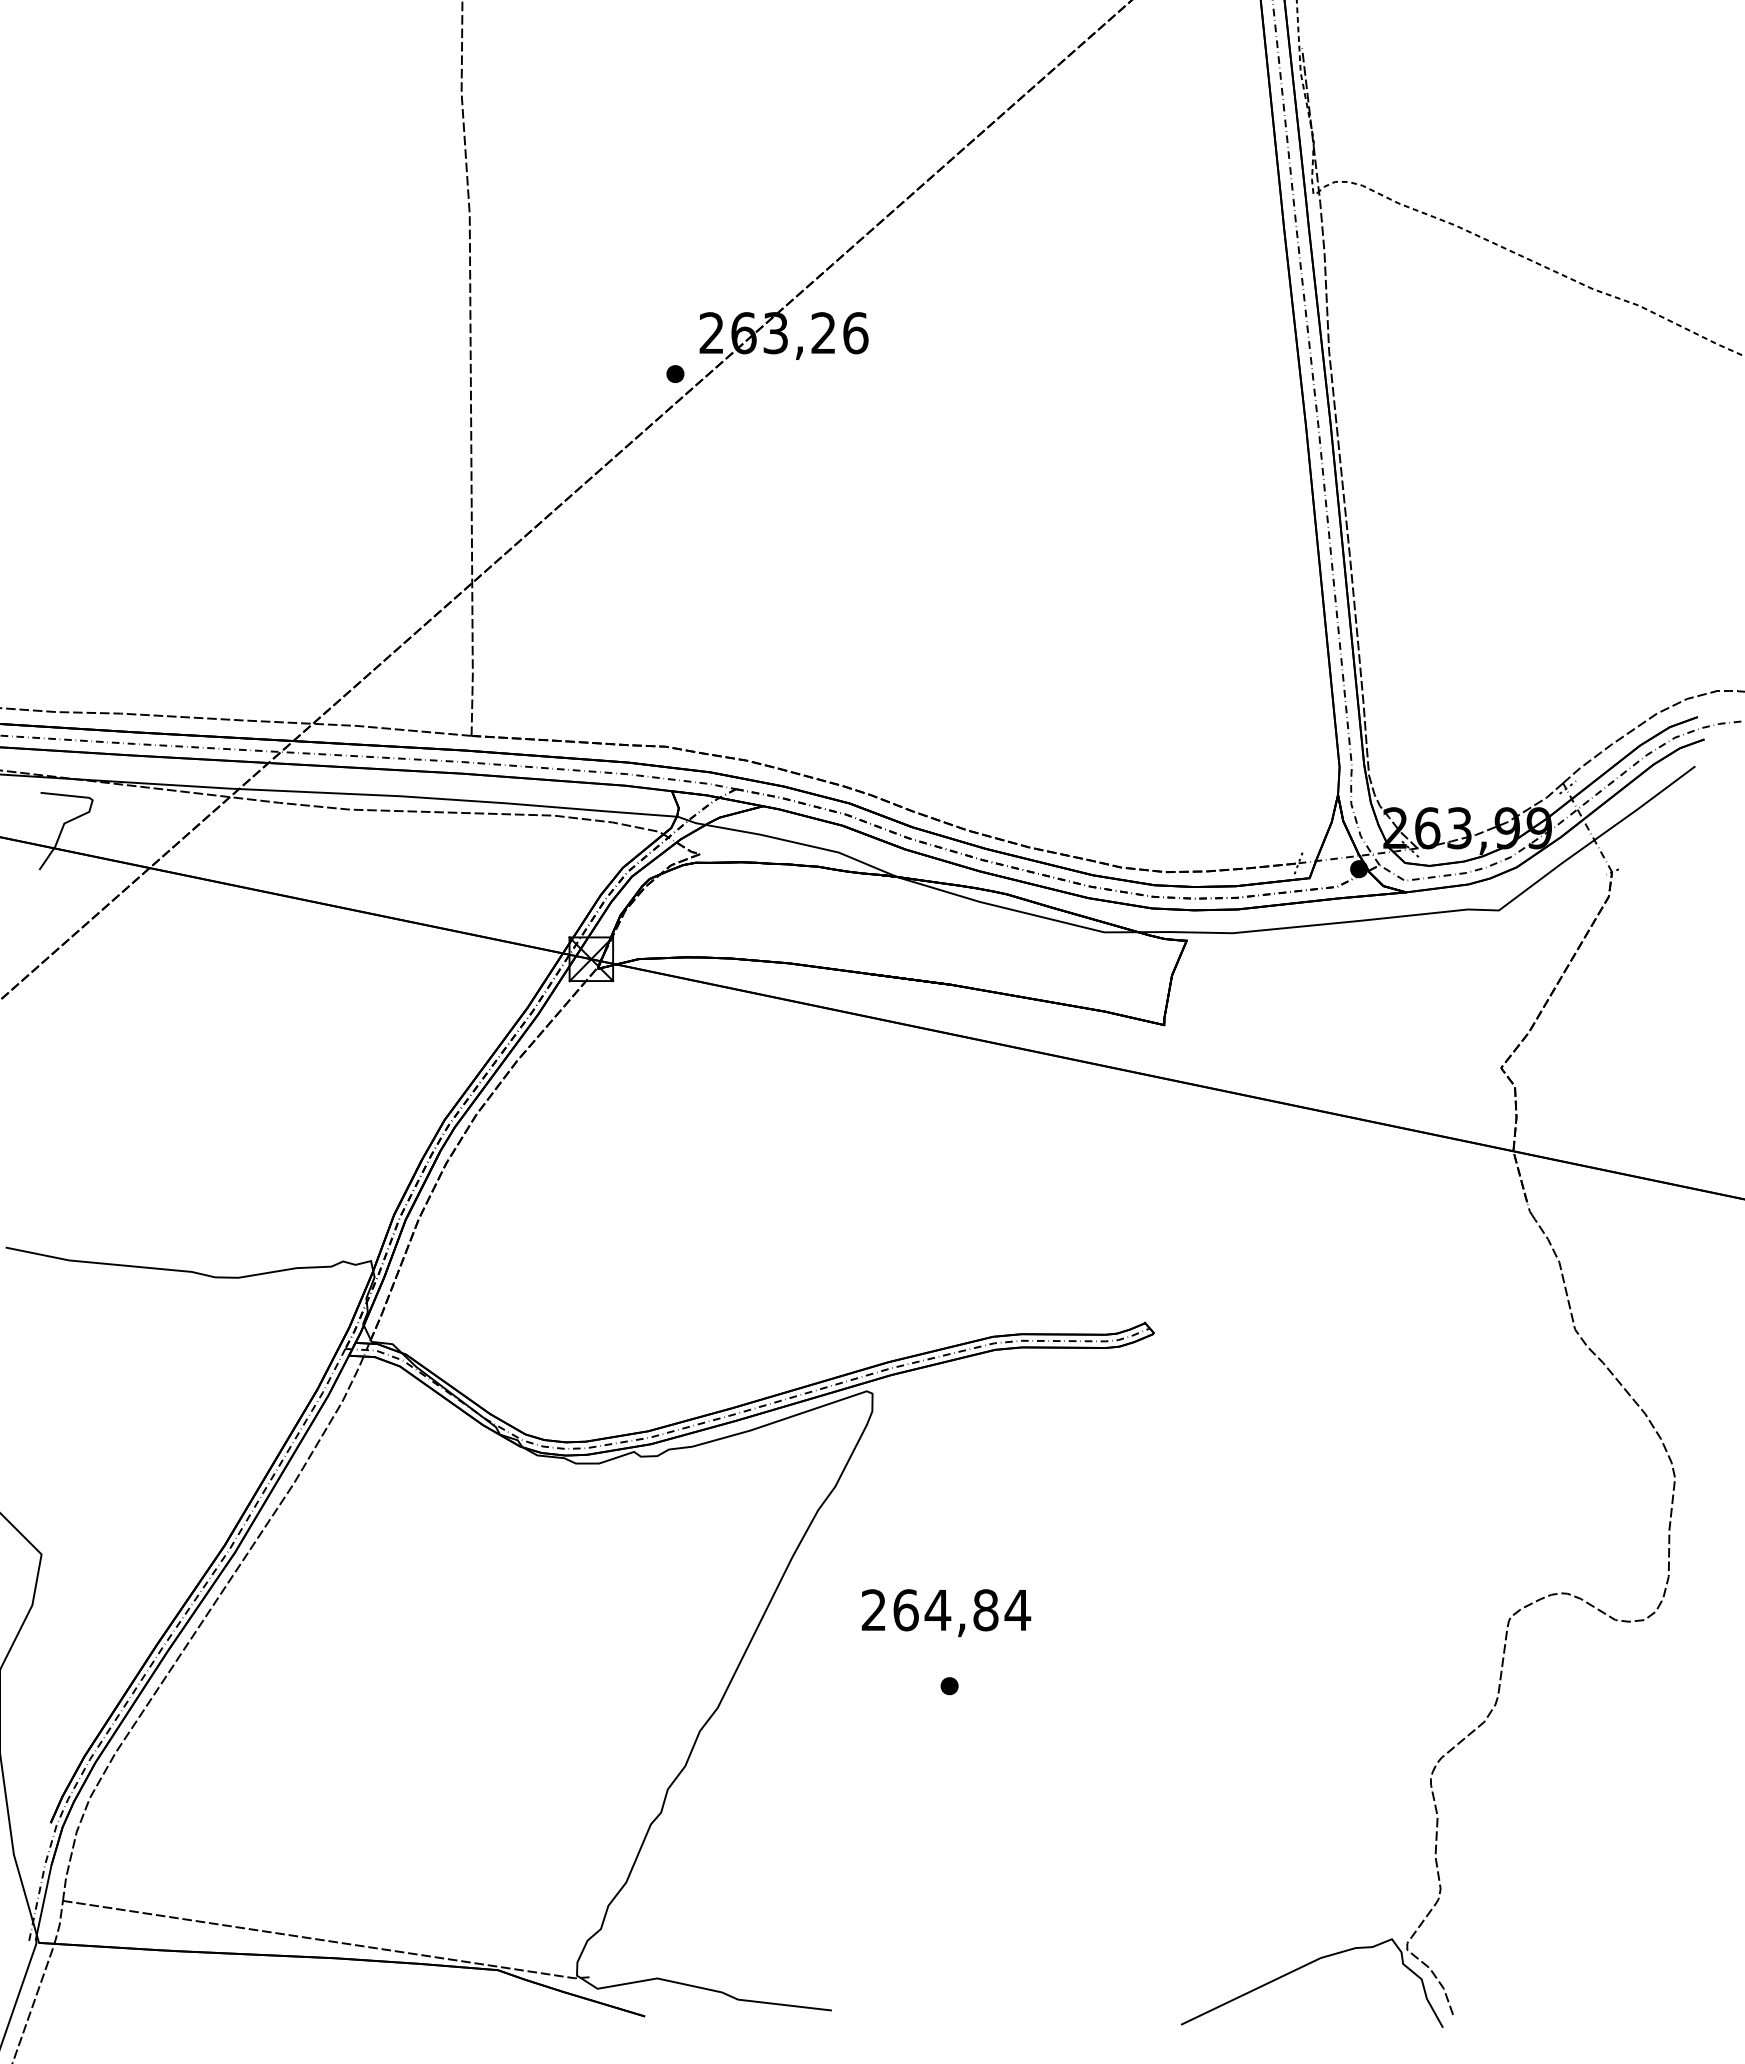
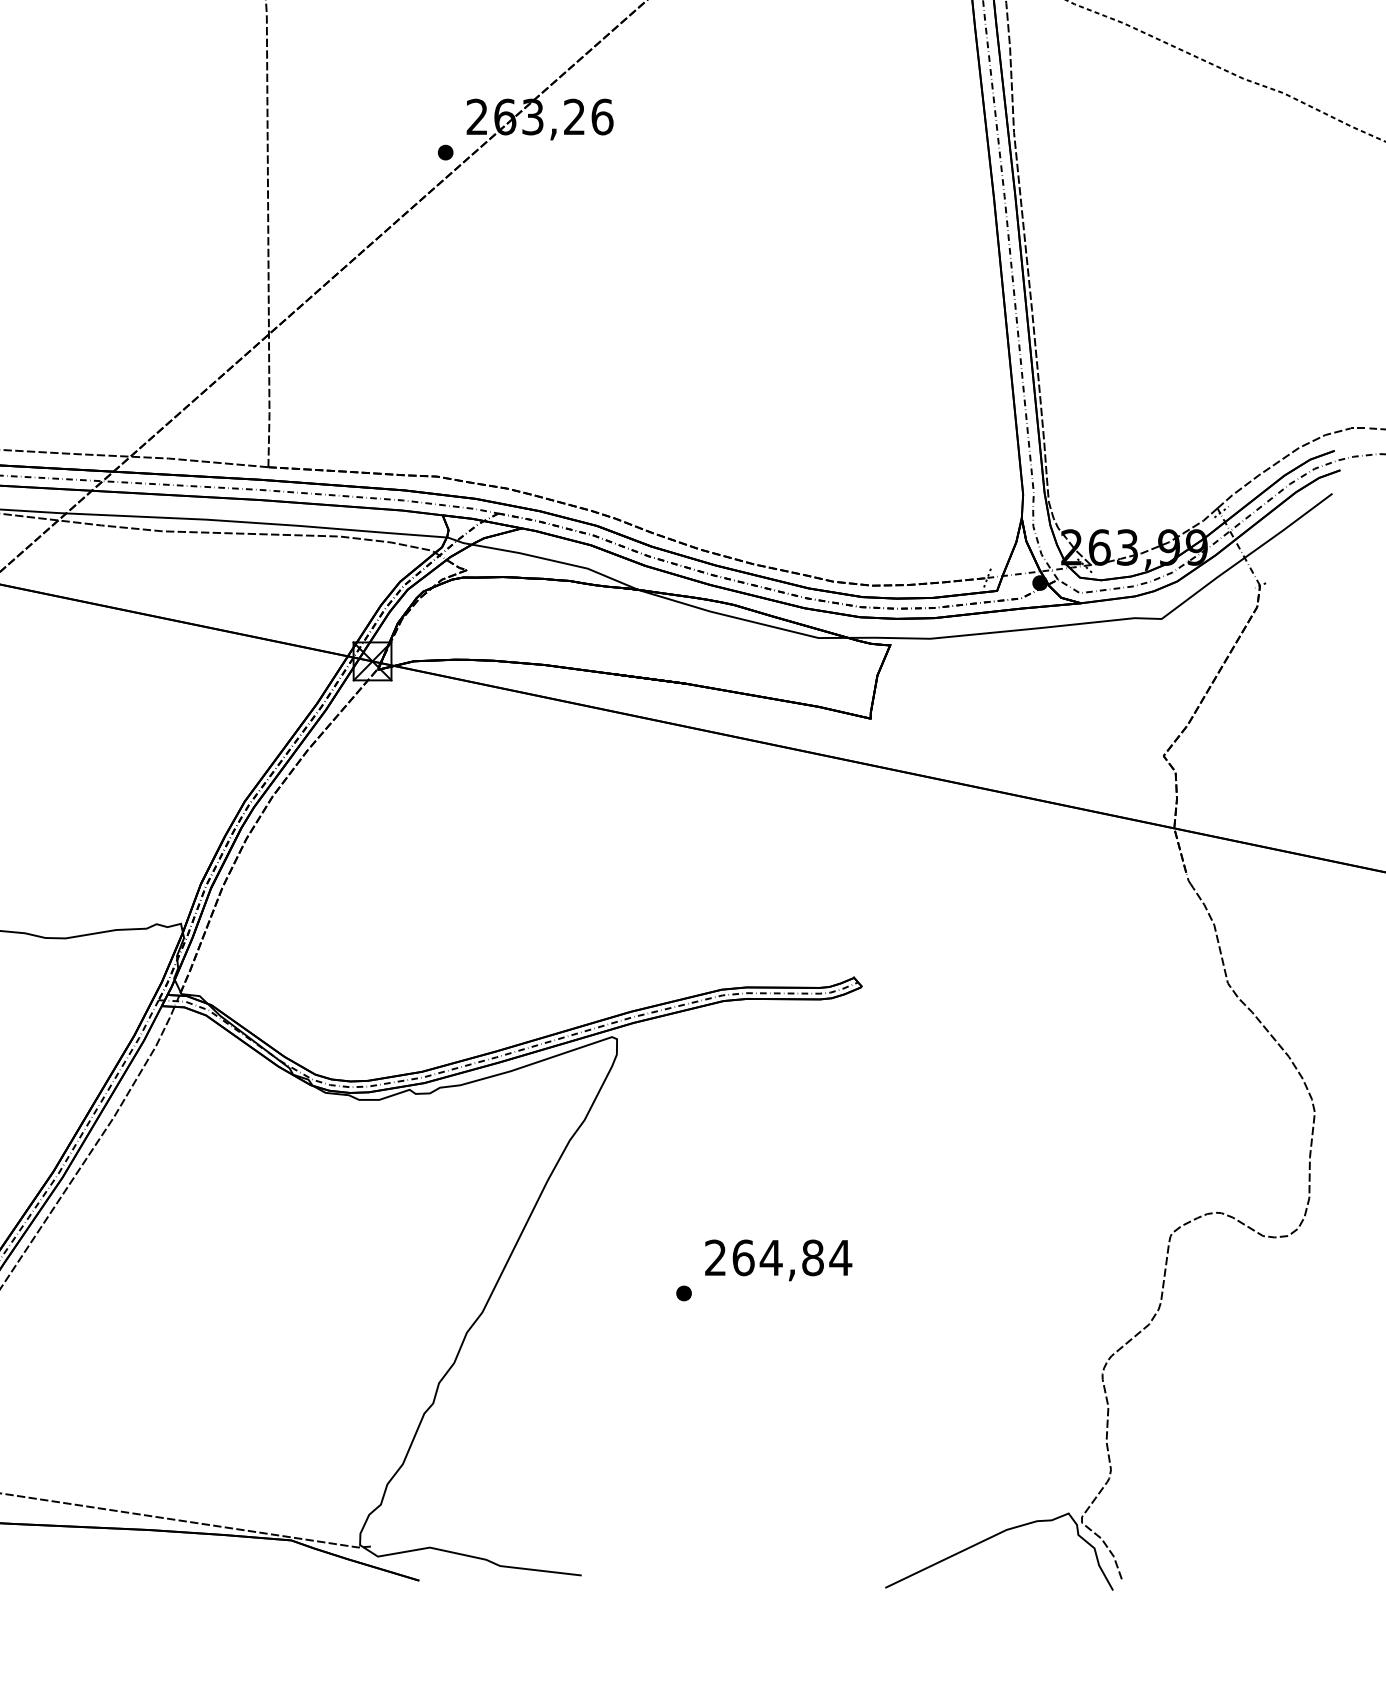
text: (946, 1613) -> (778, 1260), moved

